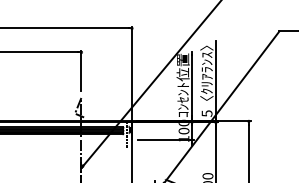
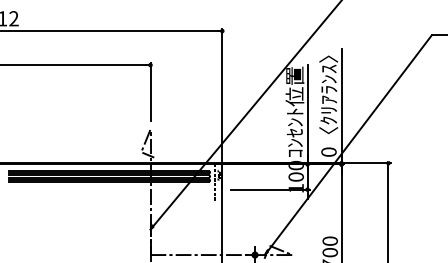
text: (206, 113) -> (328, 152), 5 -> 0

